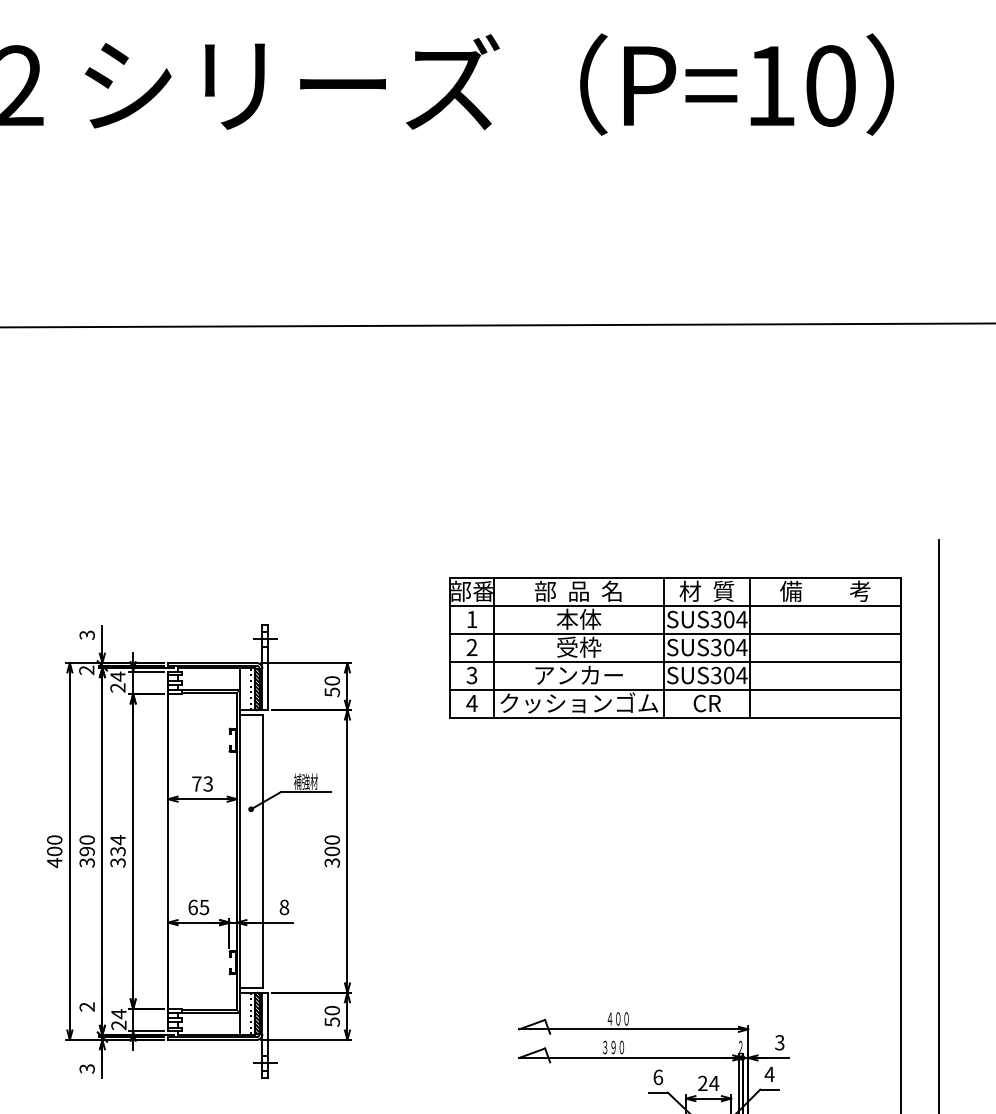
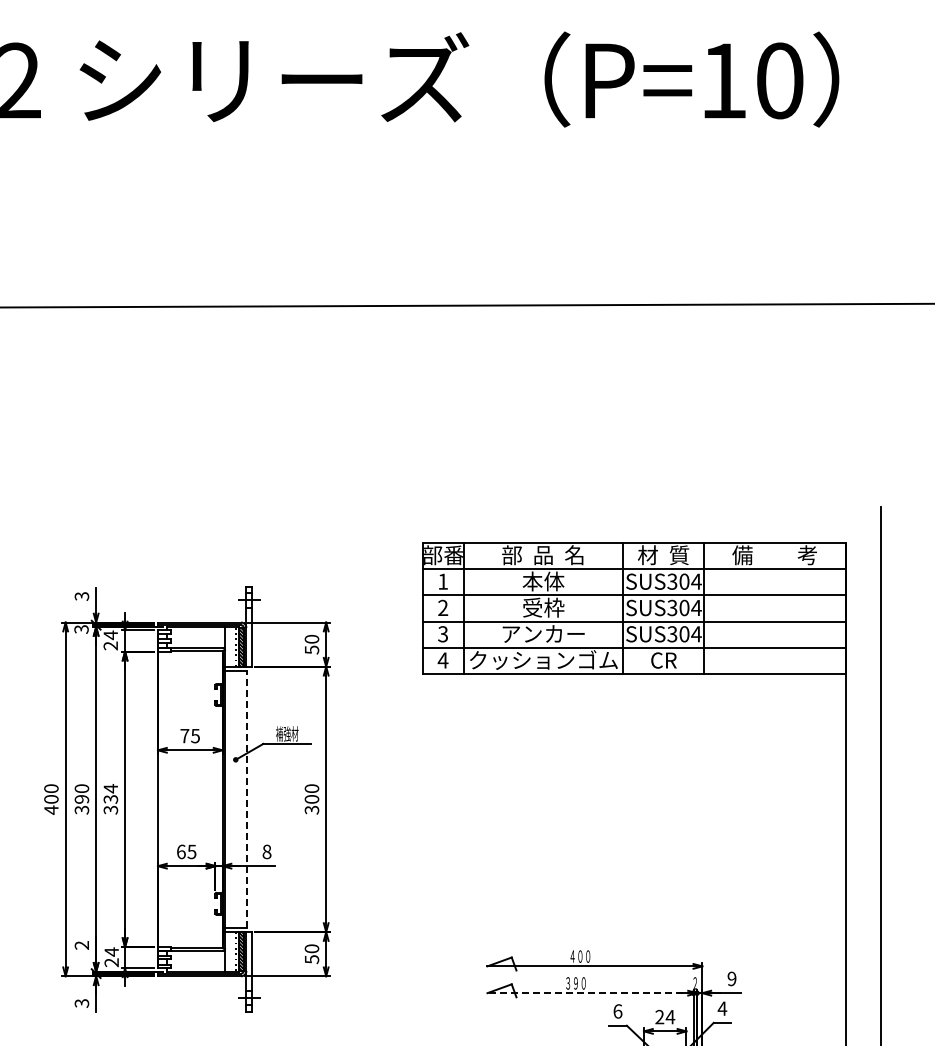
text: (86, 670) -> (81, 629), 2 -> 3
text: (208, 783) -> (195, 735), 73 -> 75
line: (263, 850) -> (247, 798), solid -> dashed
text: (779, 1043) -> (731, 979), 3 -> 9
line: (627, 1058) -> (589, 993), solid -> dashed

